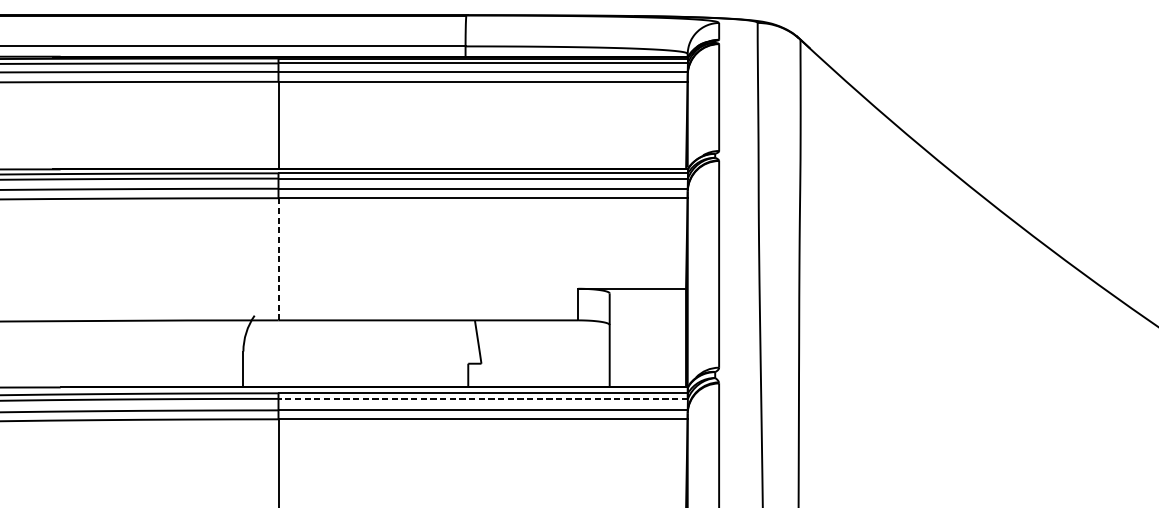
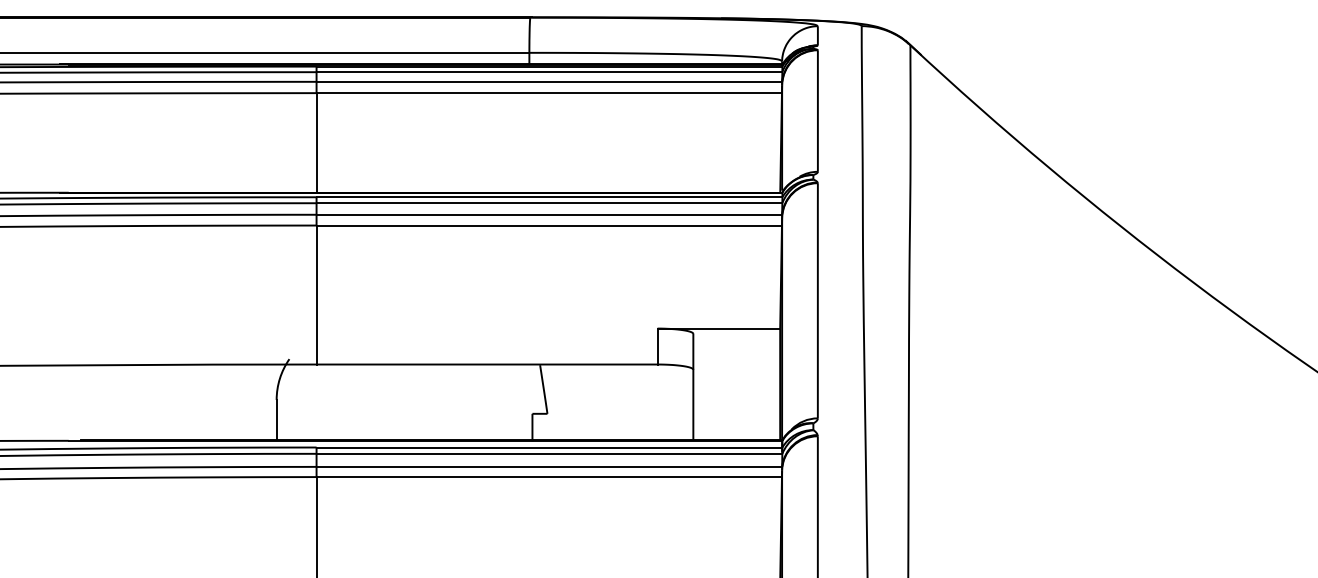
line: (278, 258) -> (316, 294), dashed -> solid
line: (483, 398) -> (549, 453), dashed -> solid

